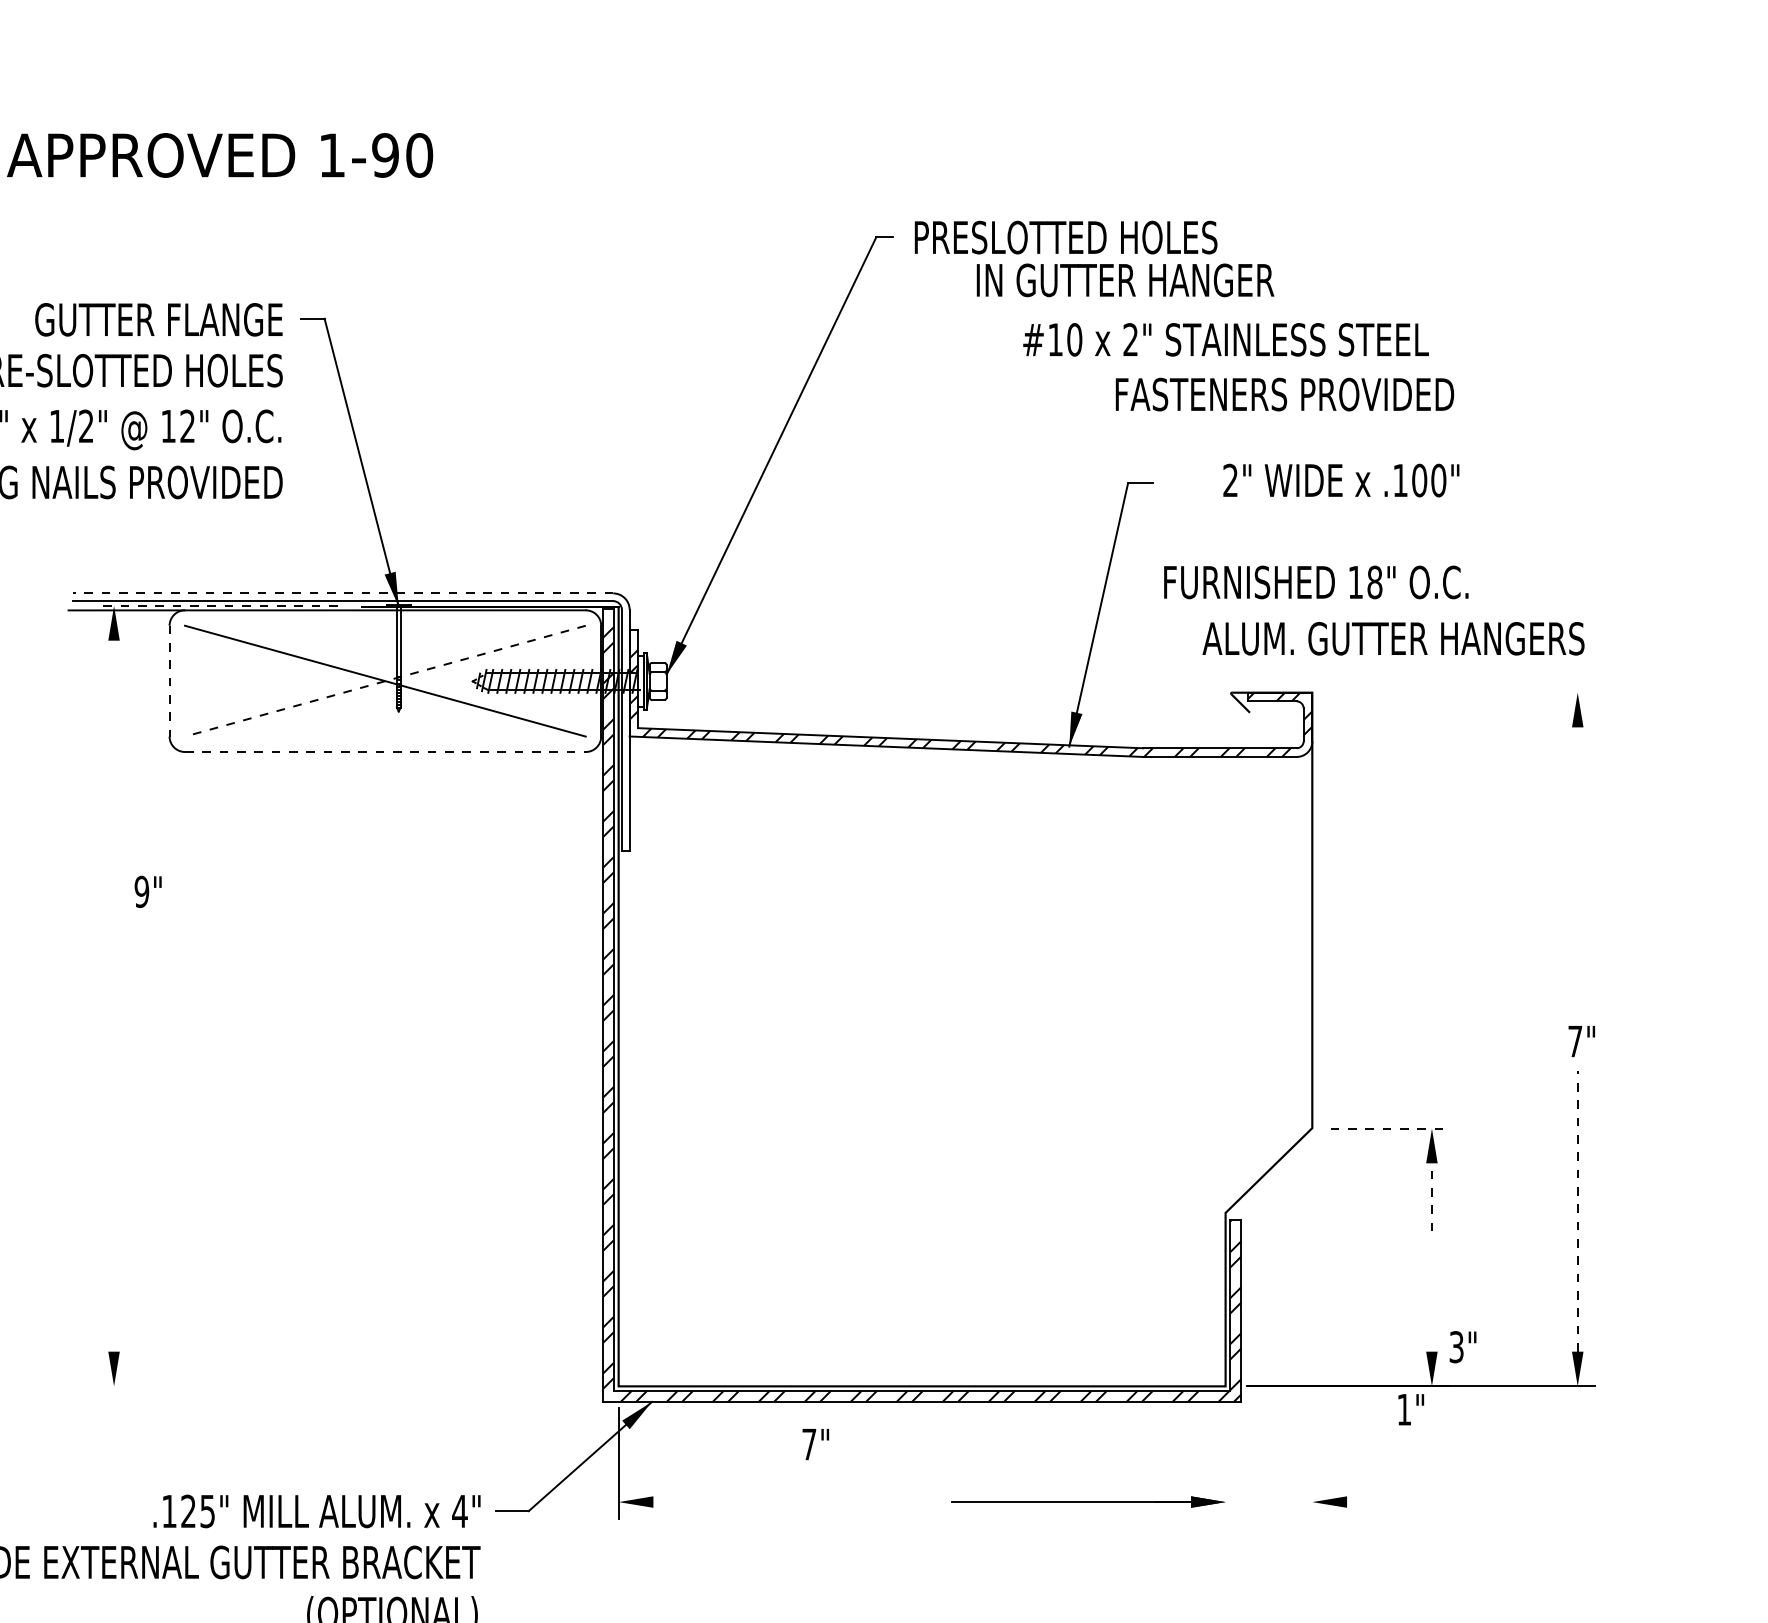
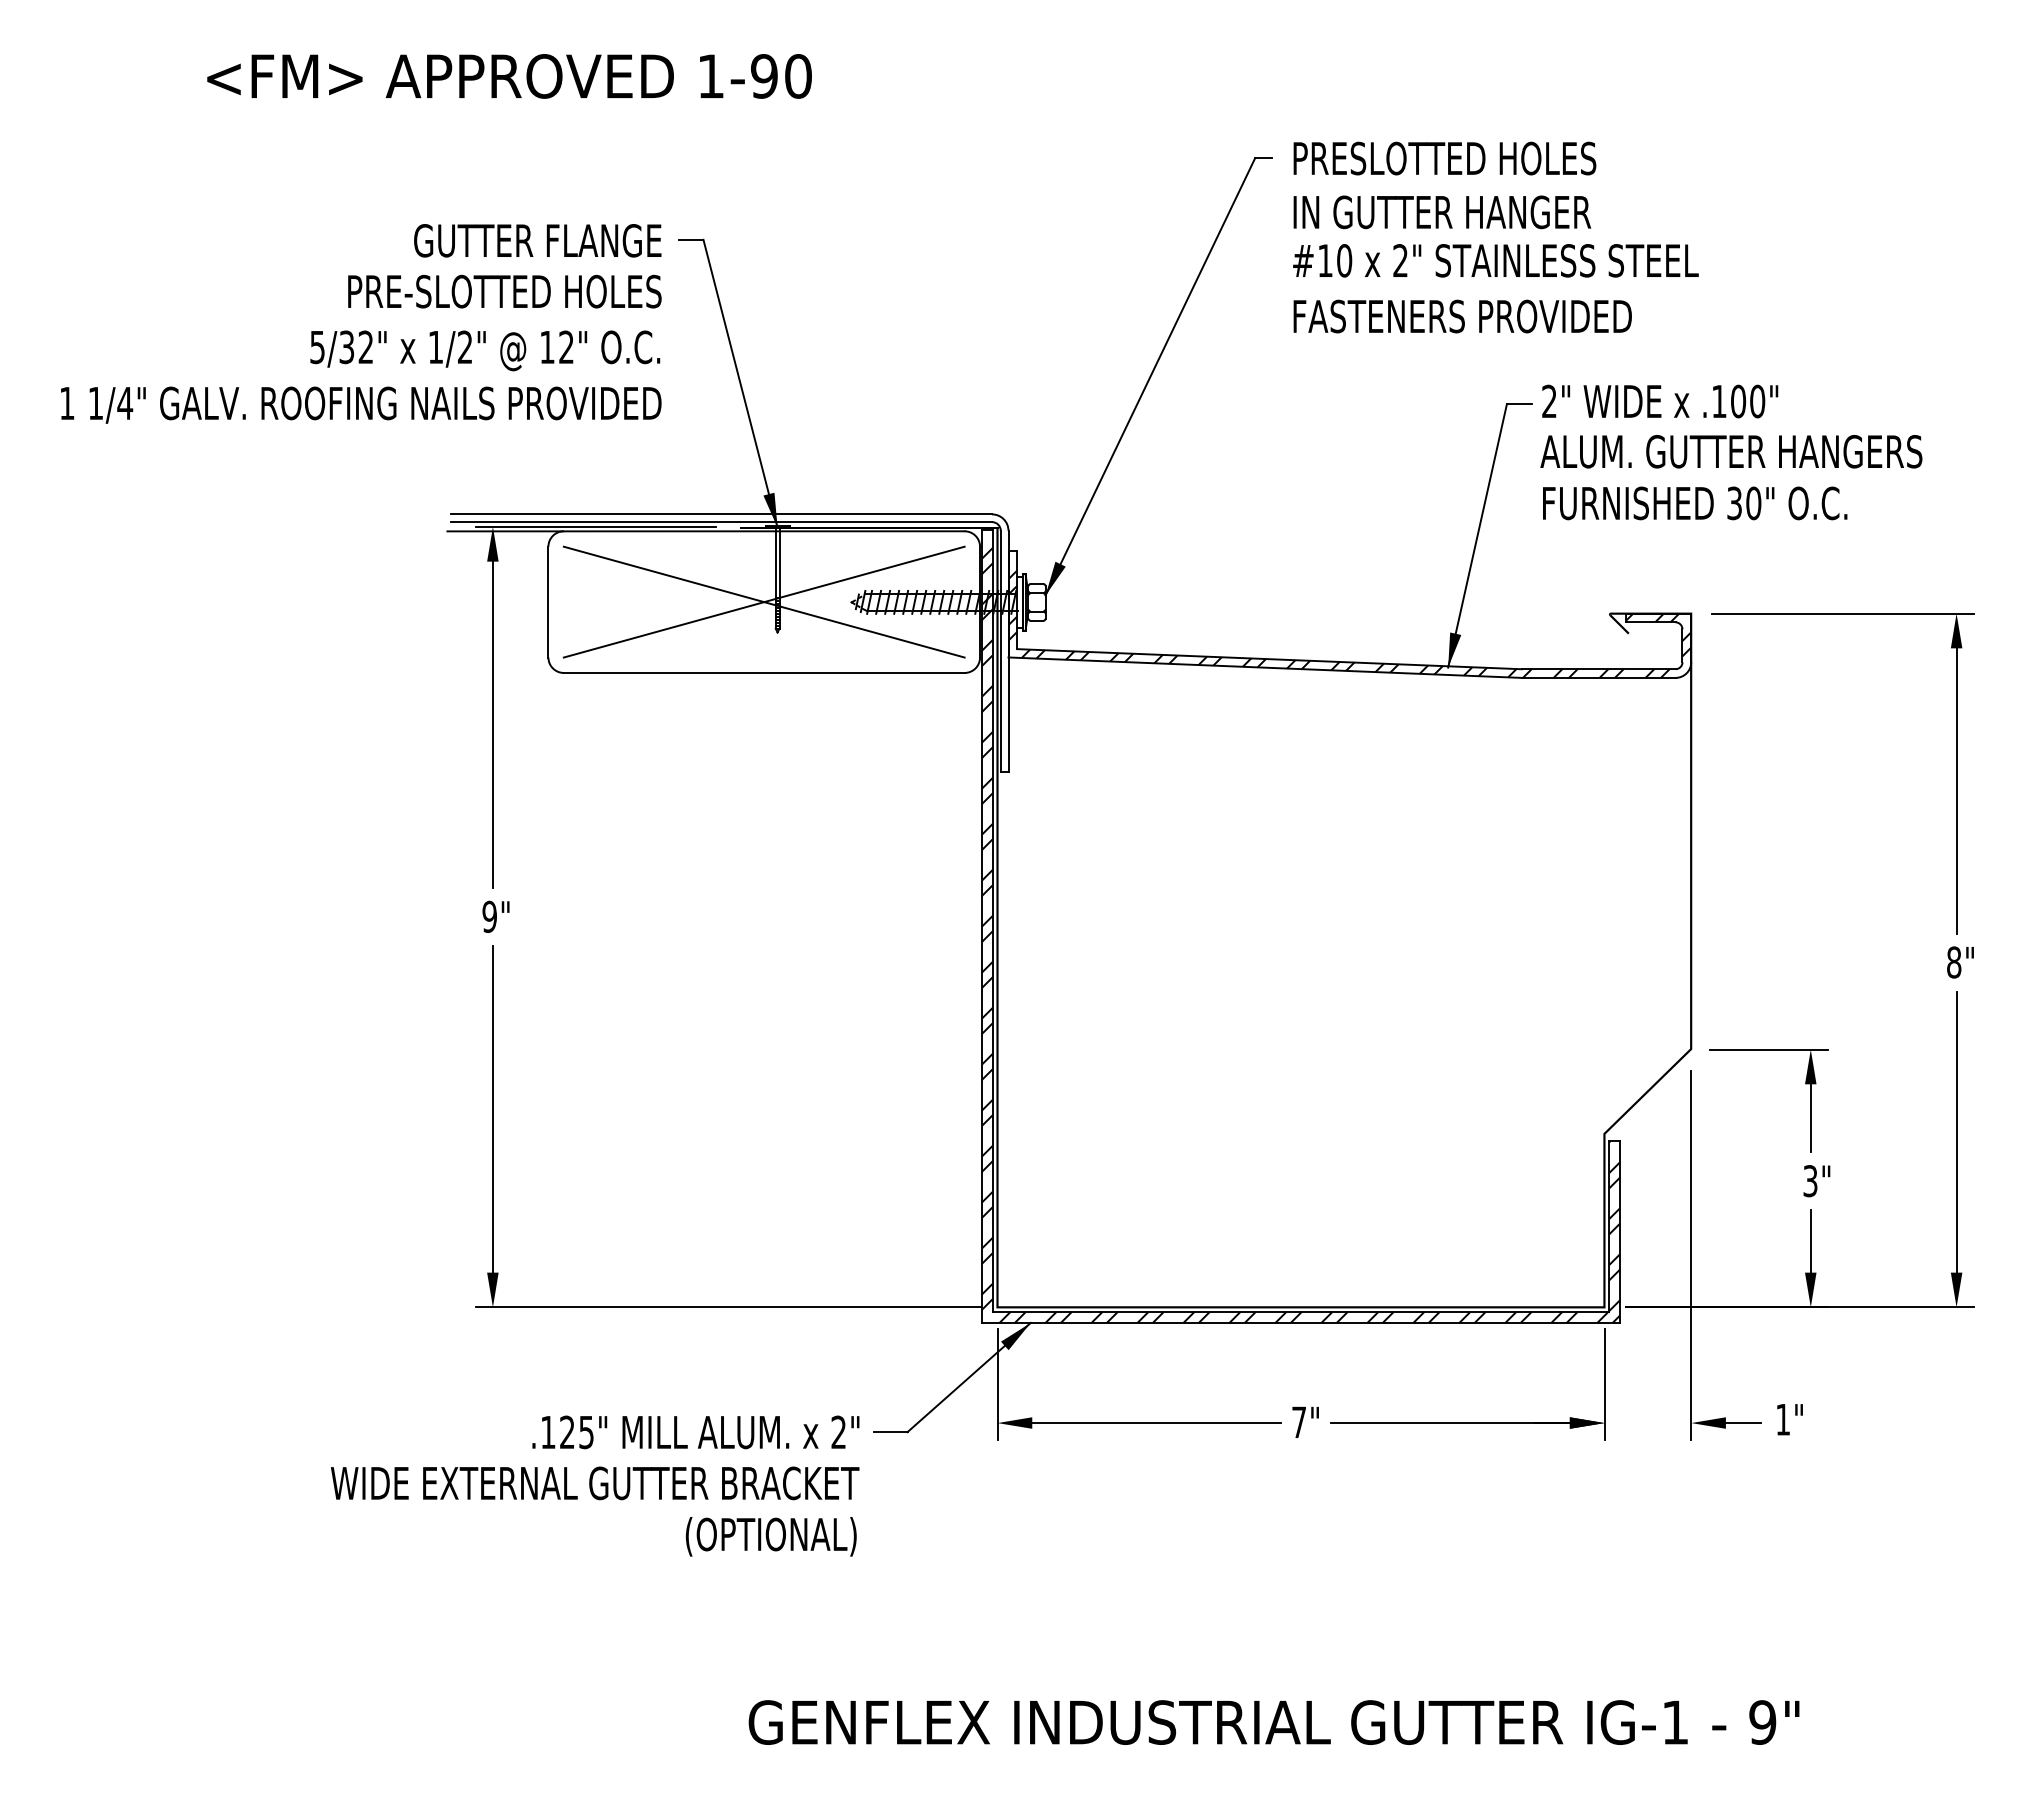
text: (1125, 280) -> (1442, 212), moved
text: (1225, 339) -> (1495, 260), moved
text: (1284, 394) -> (1462, 316), moved
text: (1341, 480) -> (1660, 401), moved
text: (1365, 582) -> (1744, 503), 18" -> 30"
line: (342, 593) -> (721, 514), dashed -> solid
line: (216, 605) -> (595, 526), dashed -> solid
text: (1393, 638) -> (1731, 451), moved
line: (169, 681) -> (548, 602), dashed -> solid
line: (385, 681) -> (764, 602), dashed -> solid
line: (1463, 692) -> (1842, 613), added
line: (385, 751) -> (764, 672), dashed -> solid
line: (113, 803) -> (492, 724), added
line: (1577, 869) -> (1956, 790), added
text: (147, 891) -> (495, 916), moved
text: (1575, 1041) -> (1954, 962), 7" -> 8"
line: (1390, 1128) -> (1769, 1049), dashed -> solid
line: (113, 1187) -> (492, 1108), added
line: (1431, 1197) -> (1810, 1118), dashed -> solid
line: (1577, 1211) -> (1956, 1132), dashed -> solid
line: (1431, 1320) -> (1810, 1241), added
line: (1312, 1334) -> (1691, 1255), added
text: (1462, 1347) -> (1816, 1181), moved
line: (349, 1386) -> (728, 1307), added
text: (1410, 1409) -> (1789, 1419), moved
text: (815, 1443) -> (1305, 1421), moved
line: (1225, 1463) -> (1604, 1384), added
line: (777, 1502) -> (1156, 1423), added
line: (1363, 1502) -> (1742, 1423), added
text: (459, 1510) -> (838, 1431), 4" -> 2"

